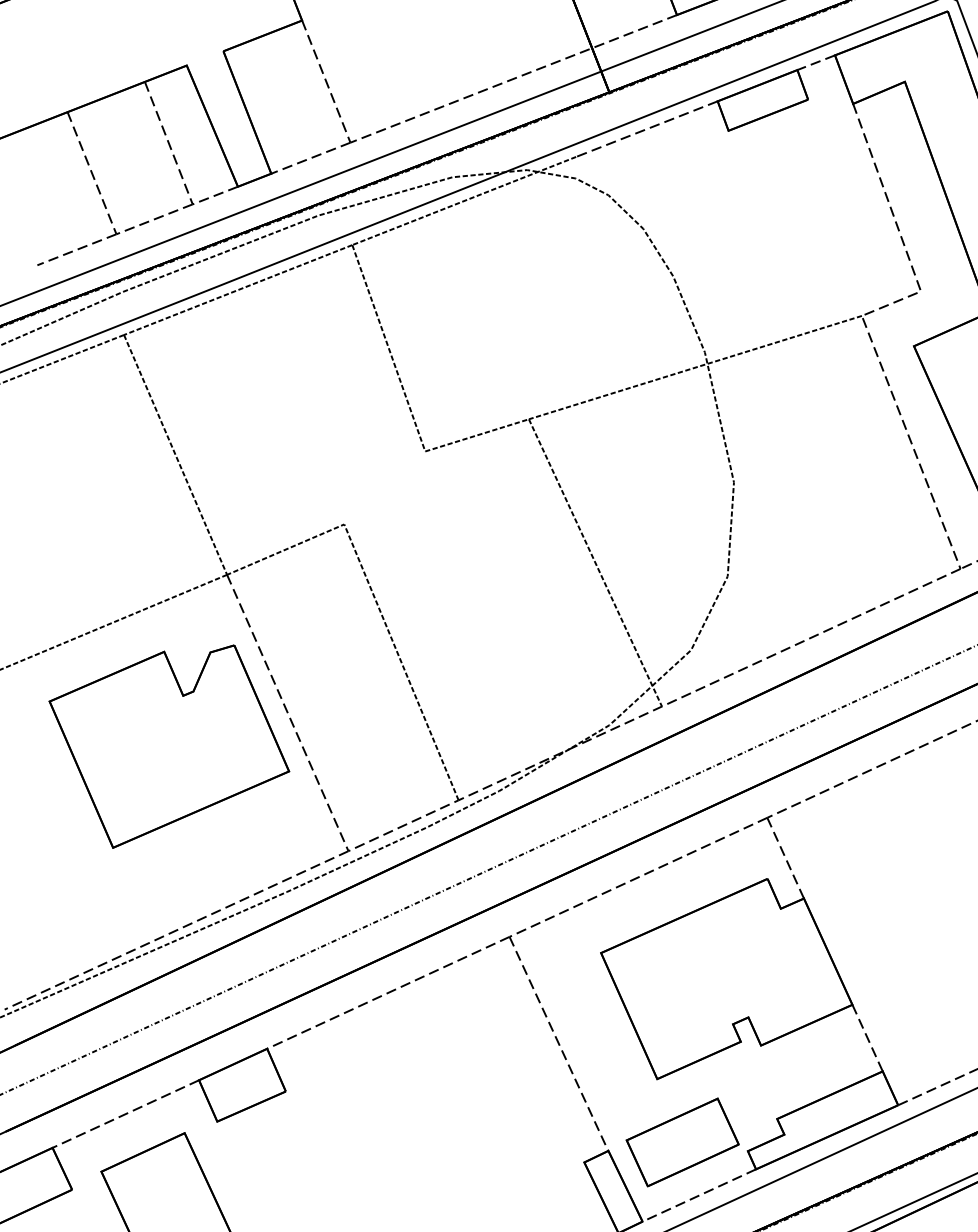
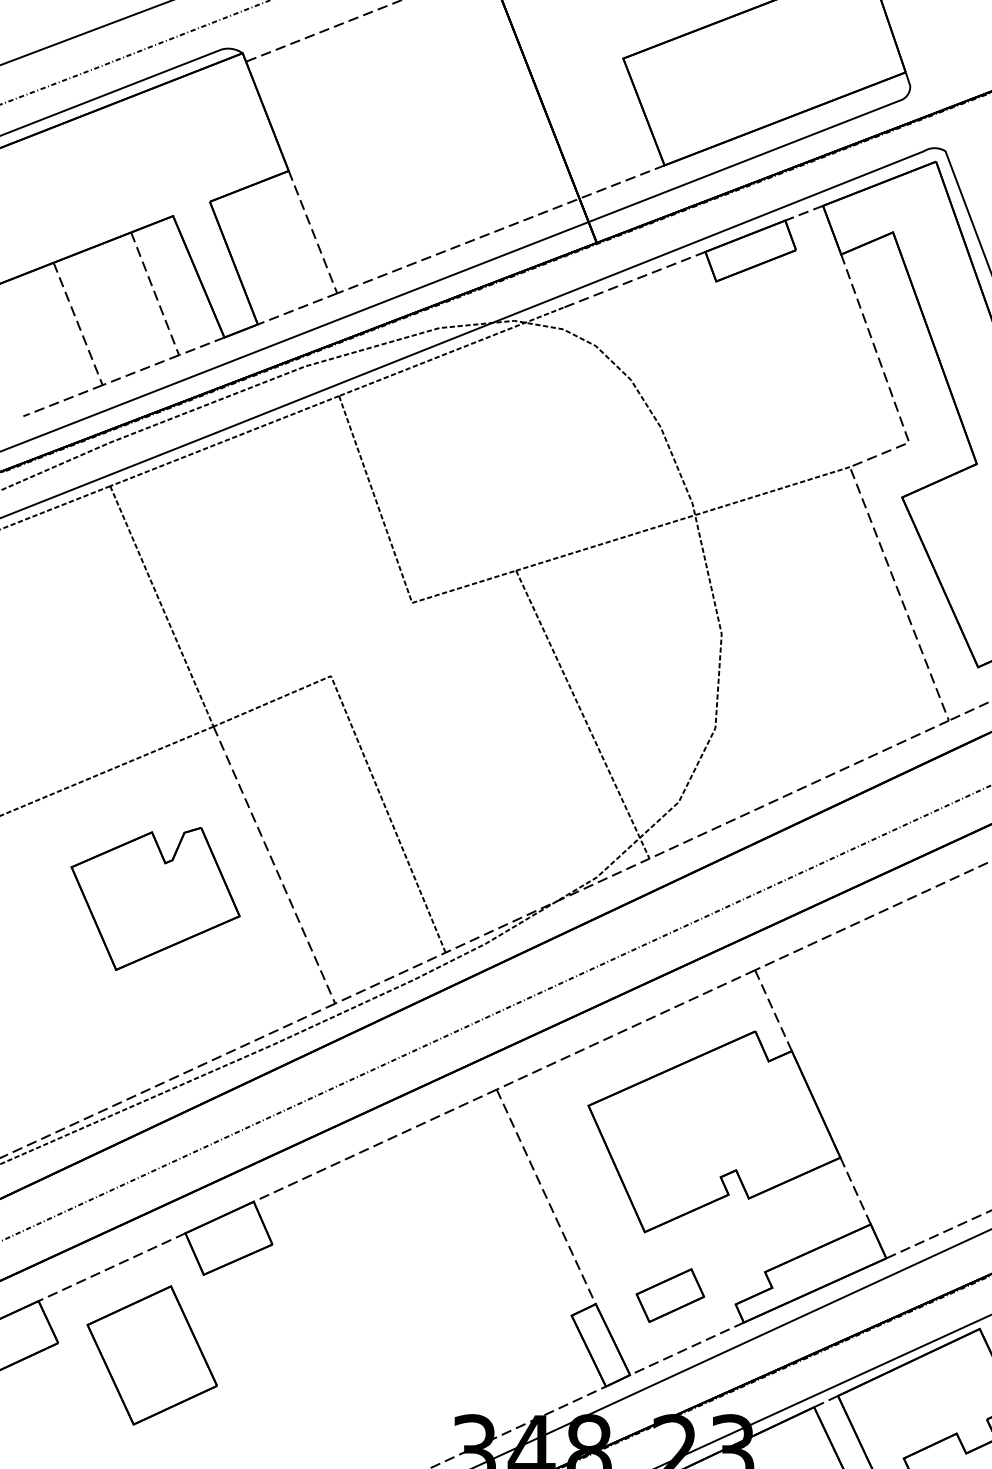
part: (169, 746) -> (155, 898), size x0.7
part: (682, 1142) -> (670, 1295), size x0.6

